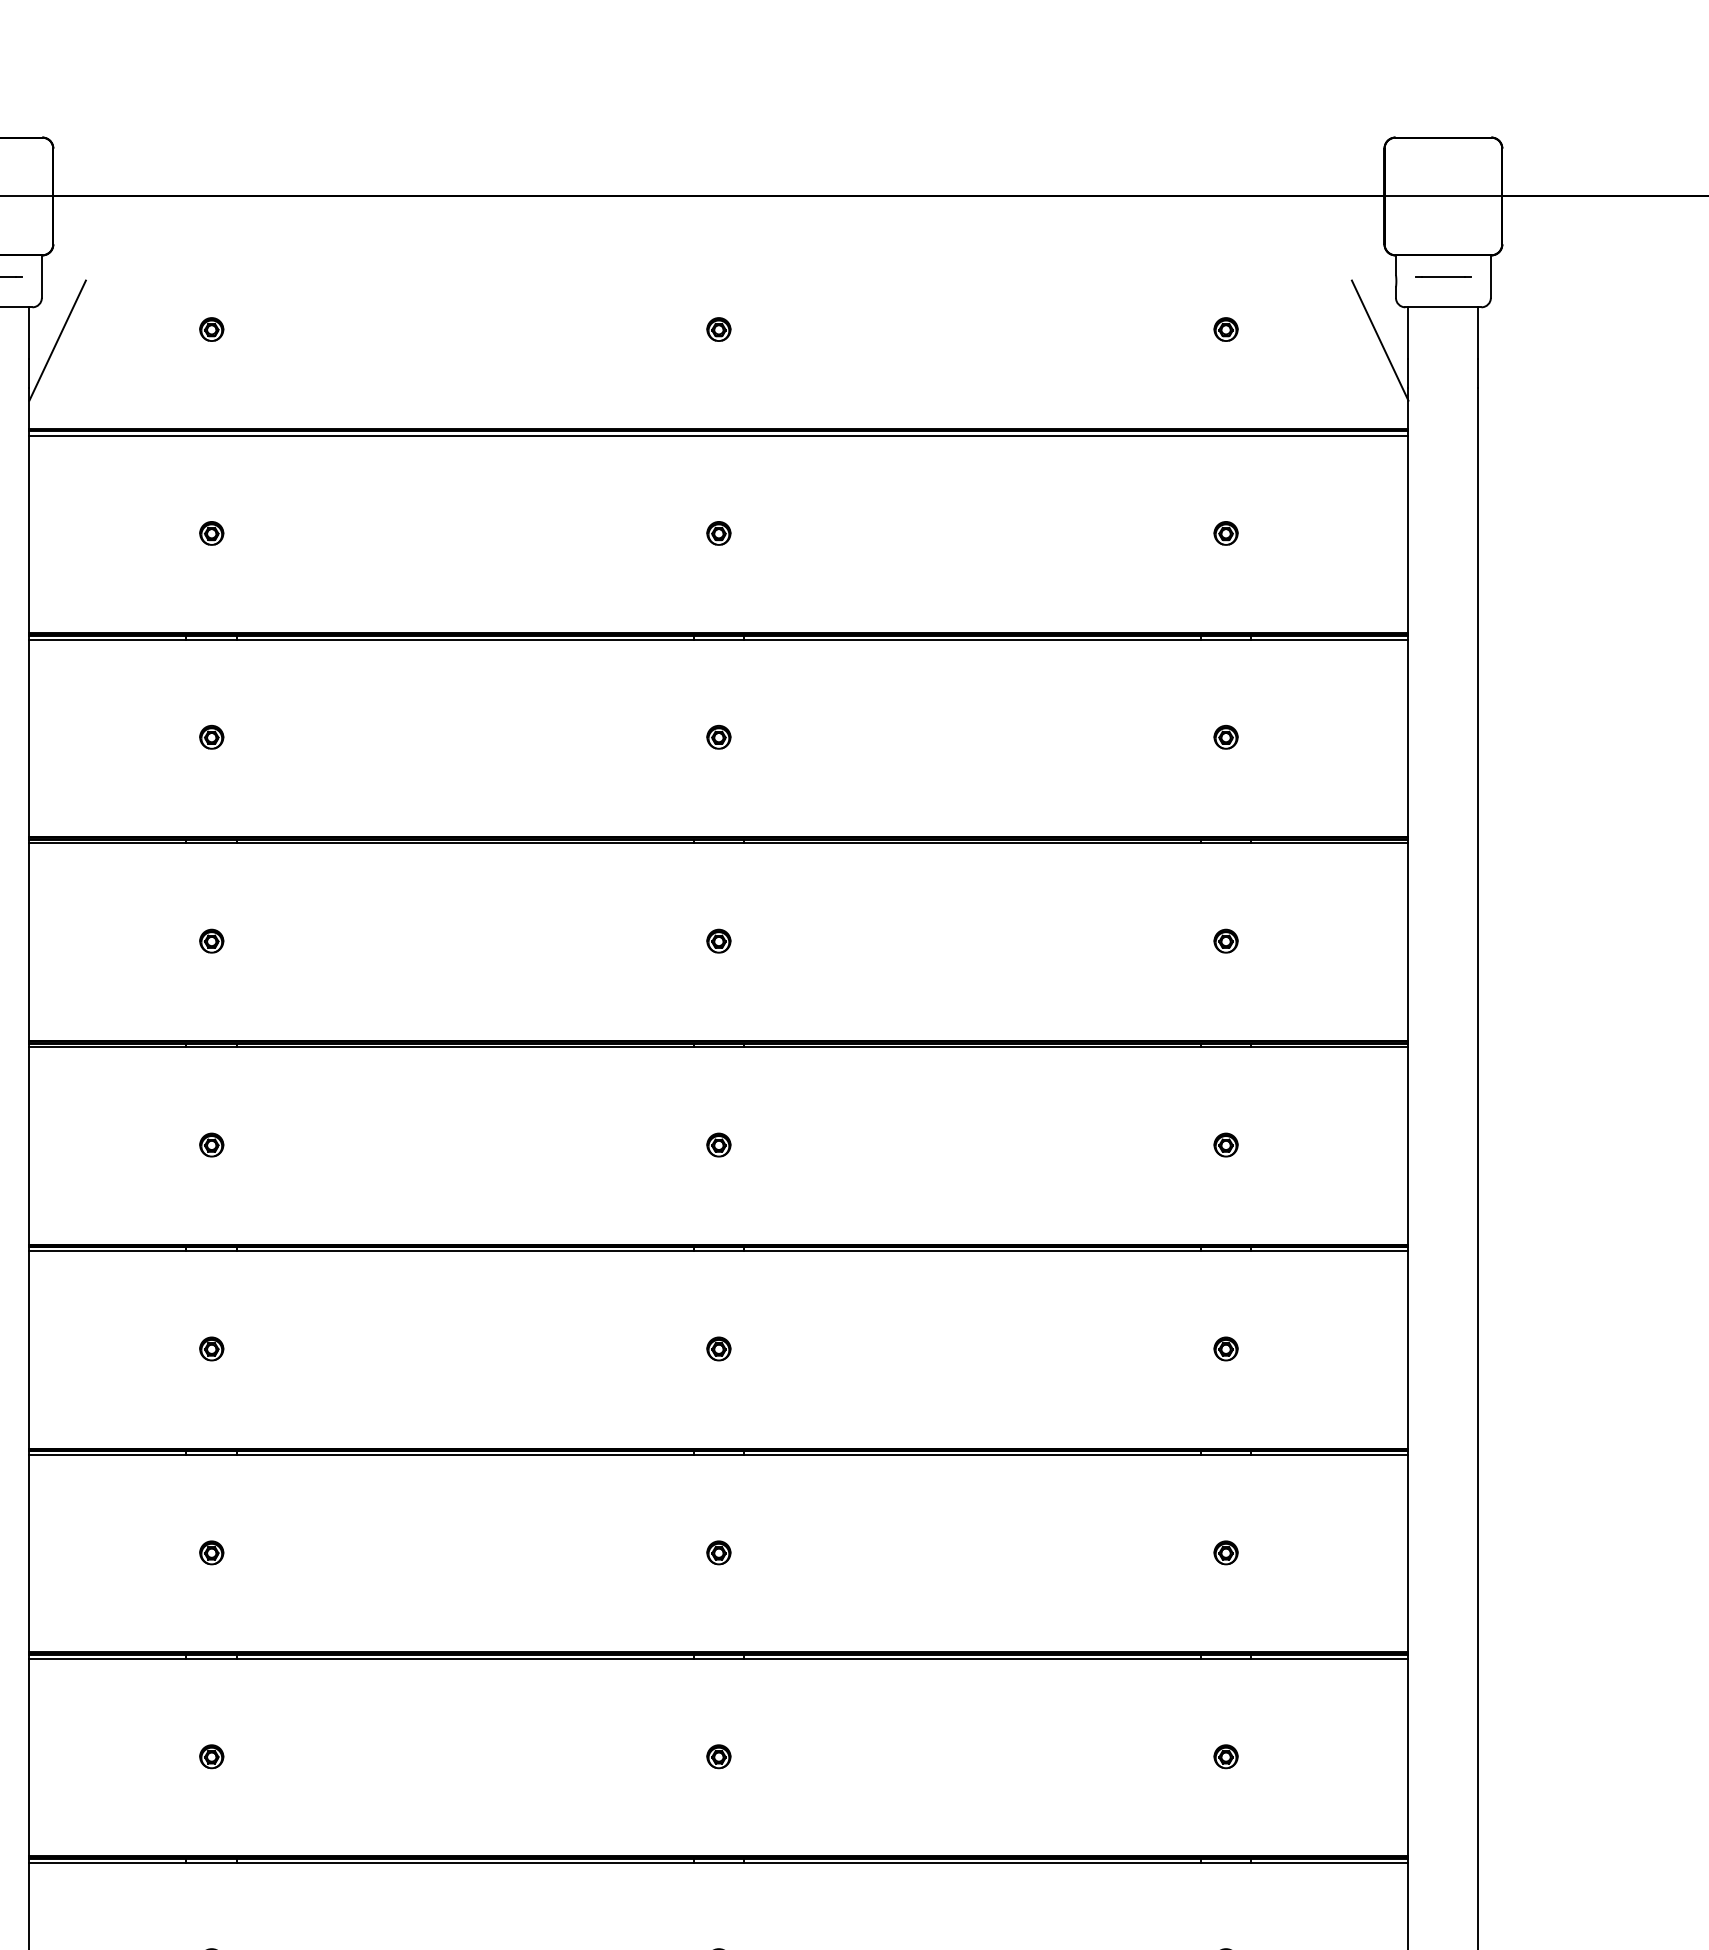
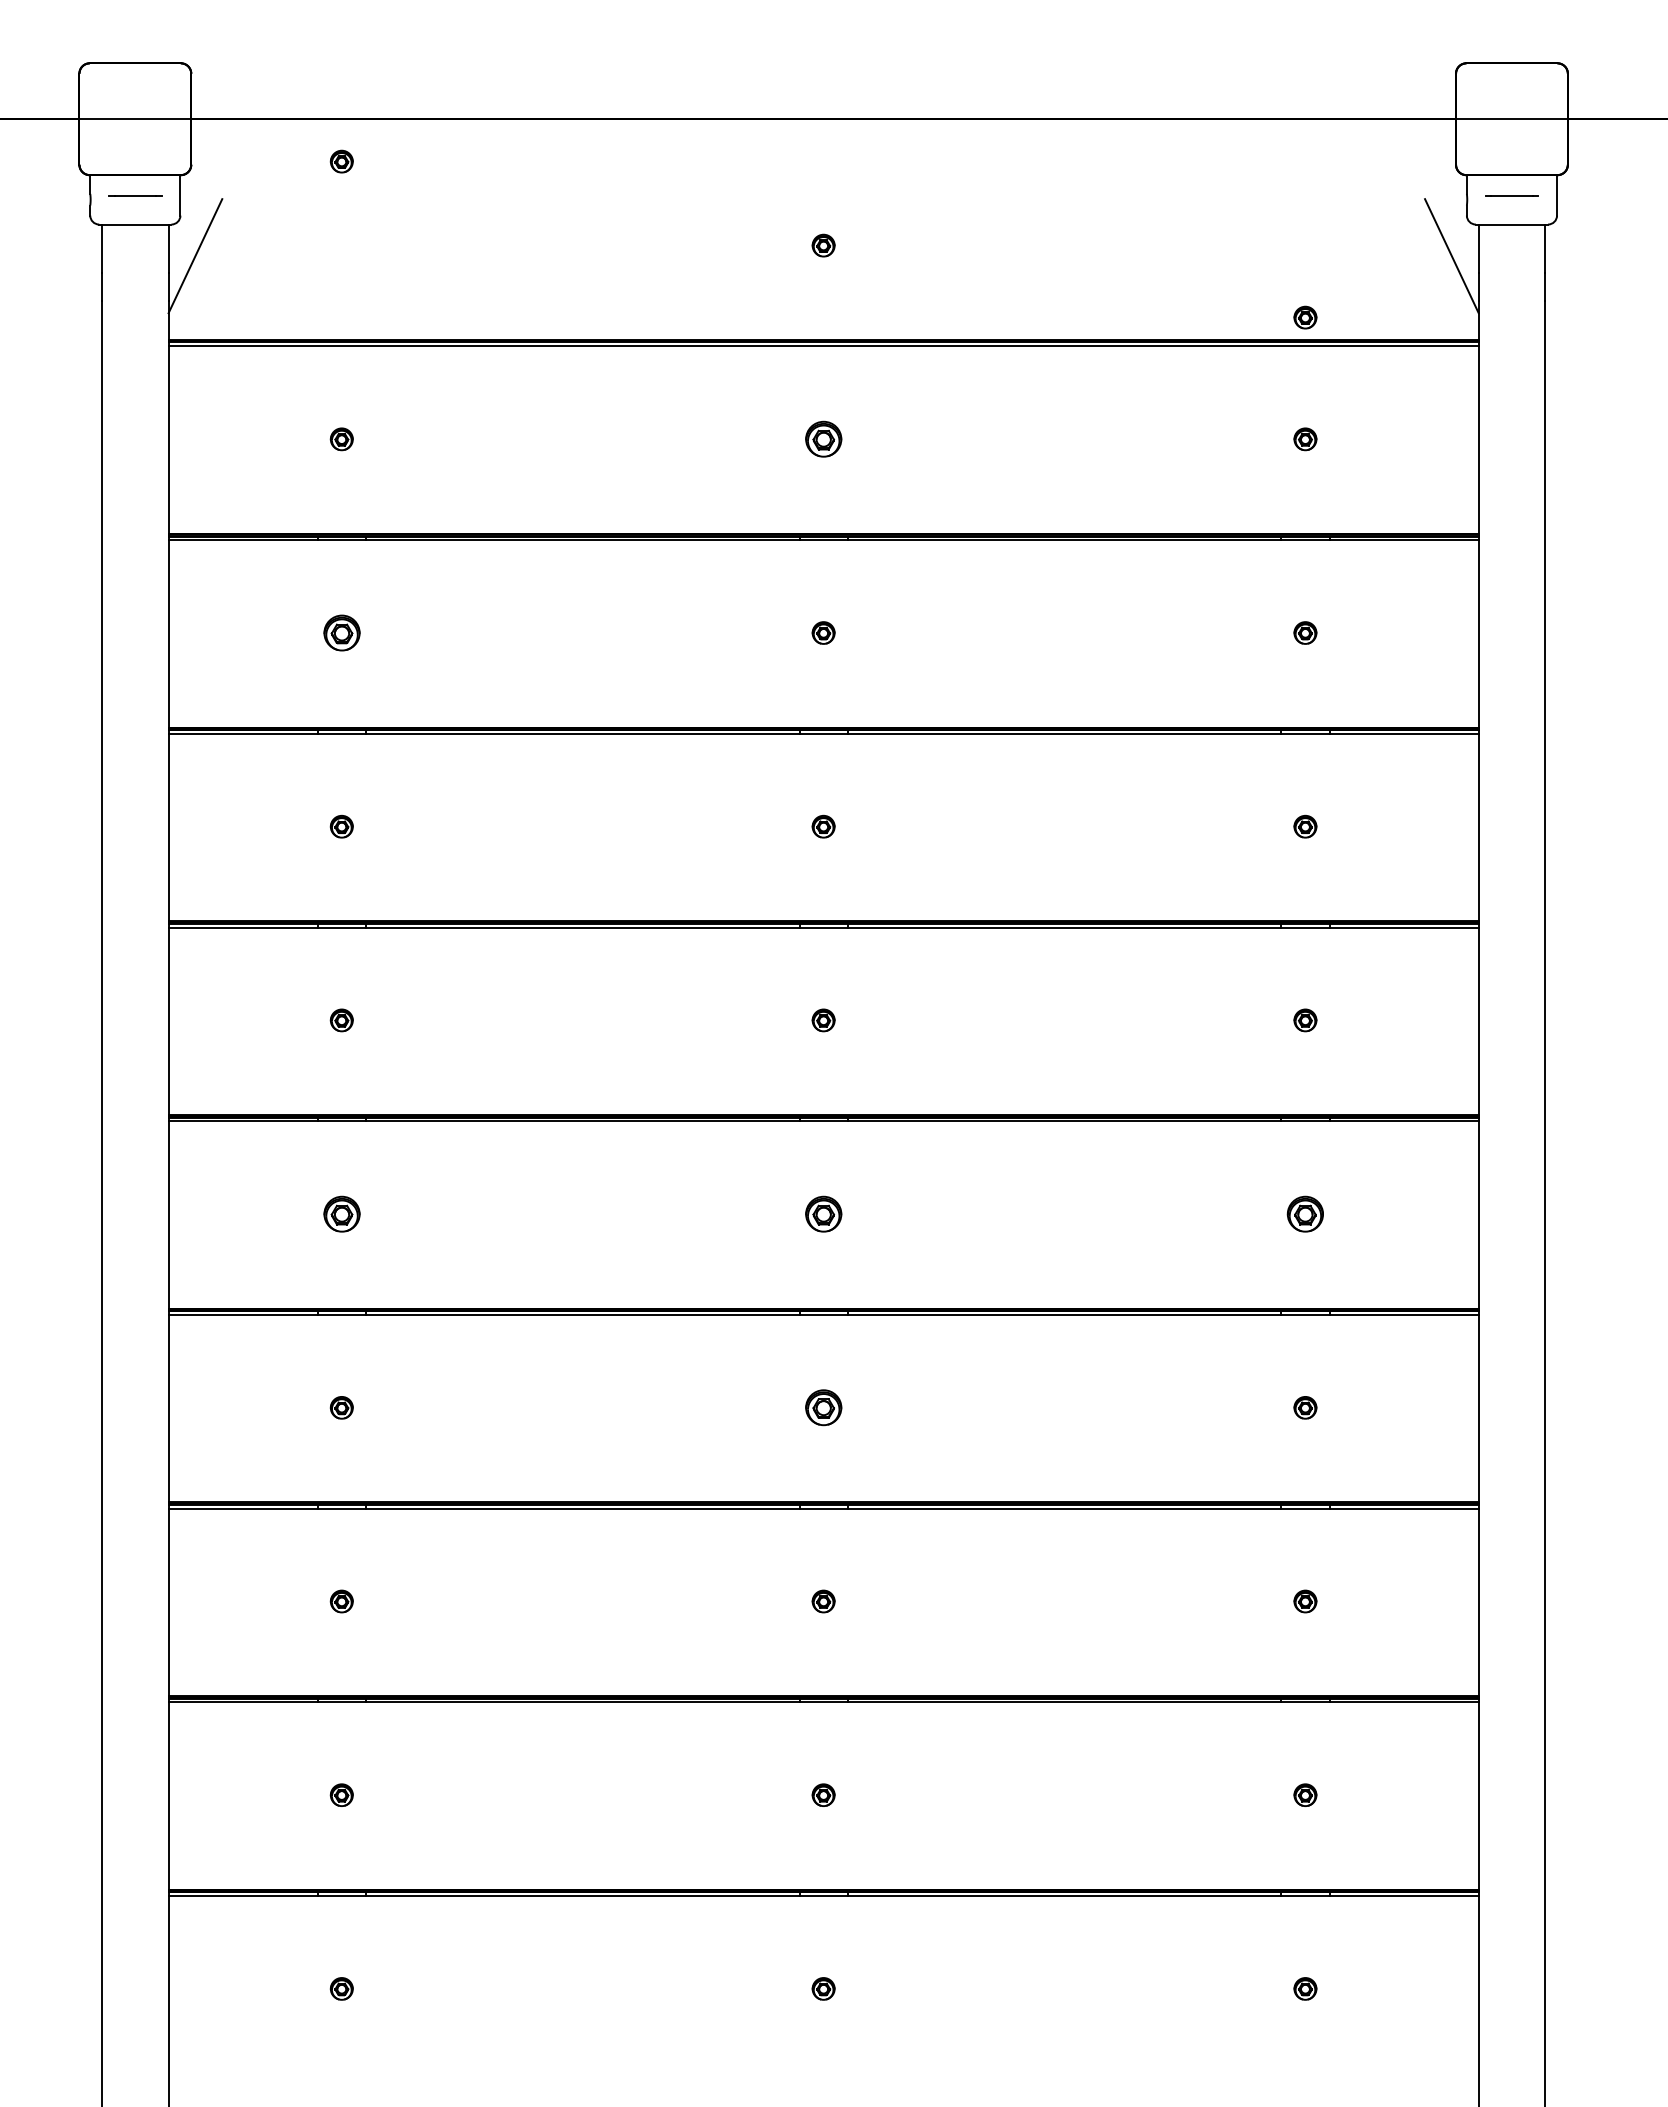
part: (211, 329) -> (341, 161), moved
part: (1226, 329) -> (1305, 317), moved
part: (718, 533) -> (823, 439), size x1.6
part: (211, 736) -> (341, 632), size x1.6
part: (211, 1348) -> (341, 1213), size x1.6
part: (718, 1348) -> (823, 1213), size x1.6
part: (1226, 1348) -> (1305, 1213), size x1.6
part: (718, 1552) -> (823, 1407), size x1.6

